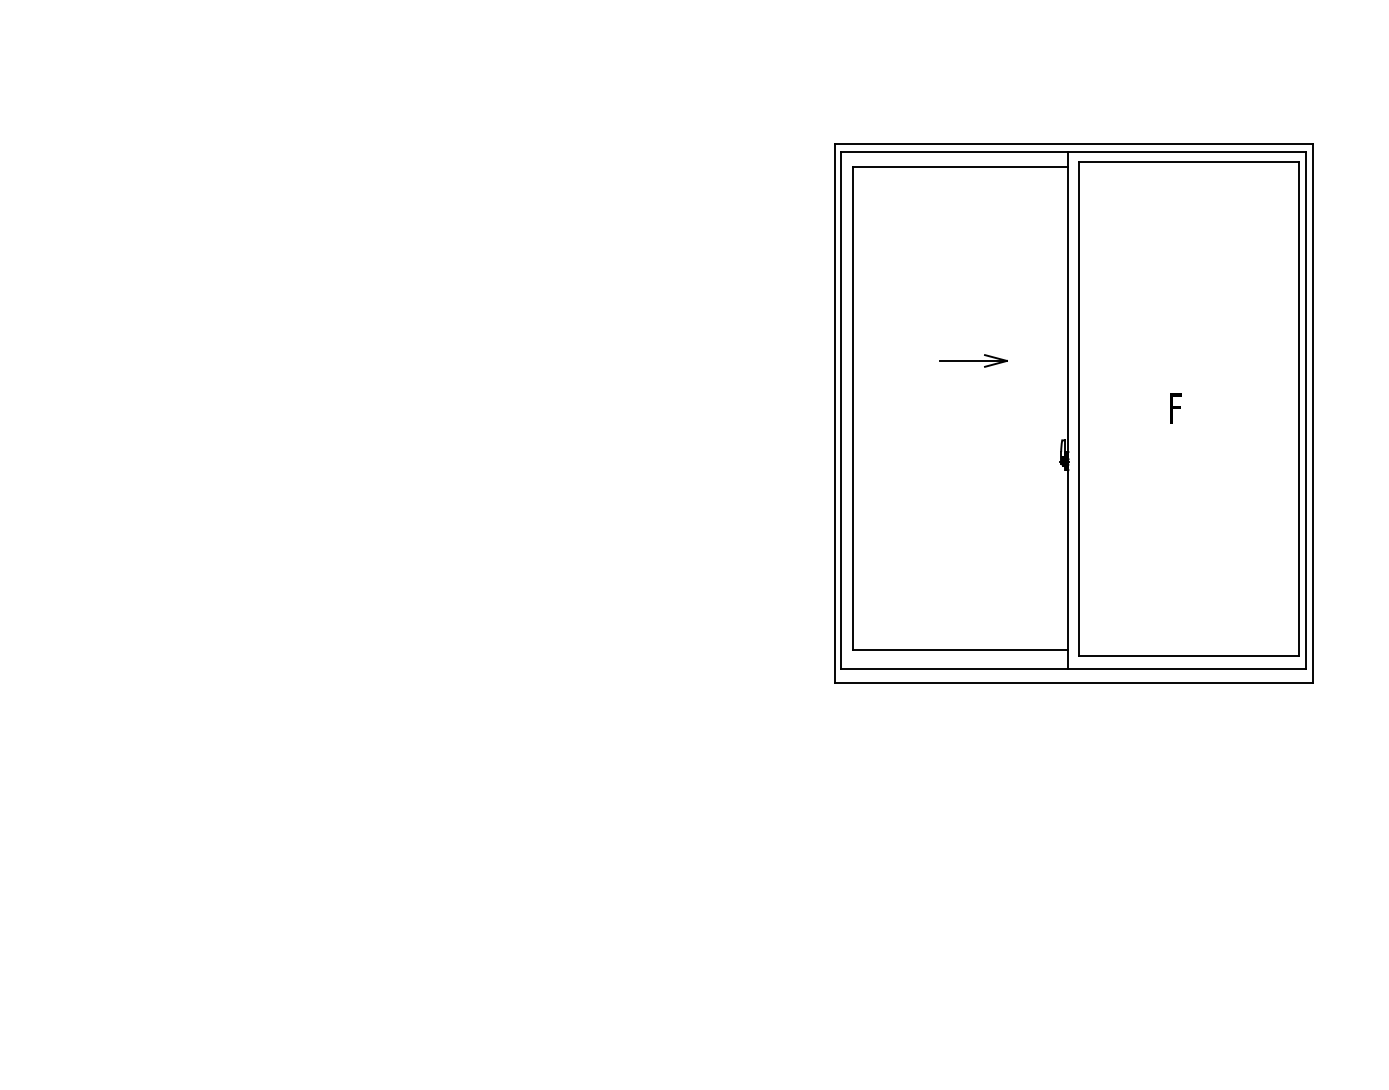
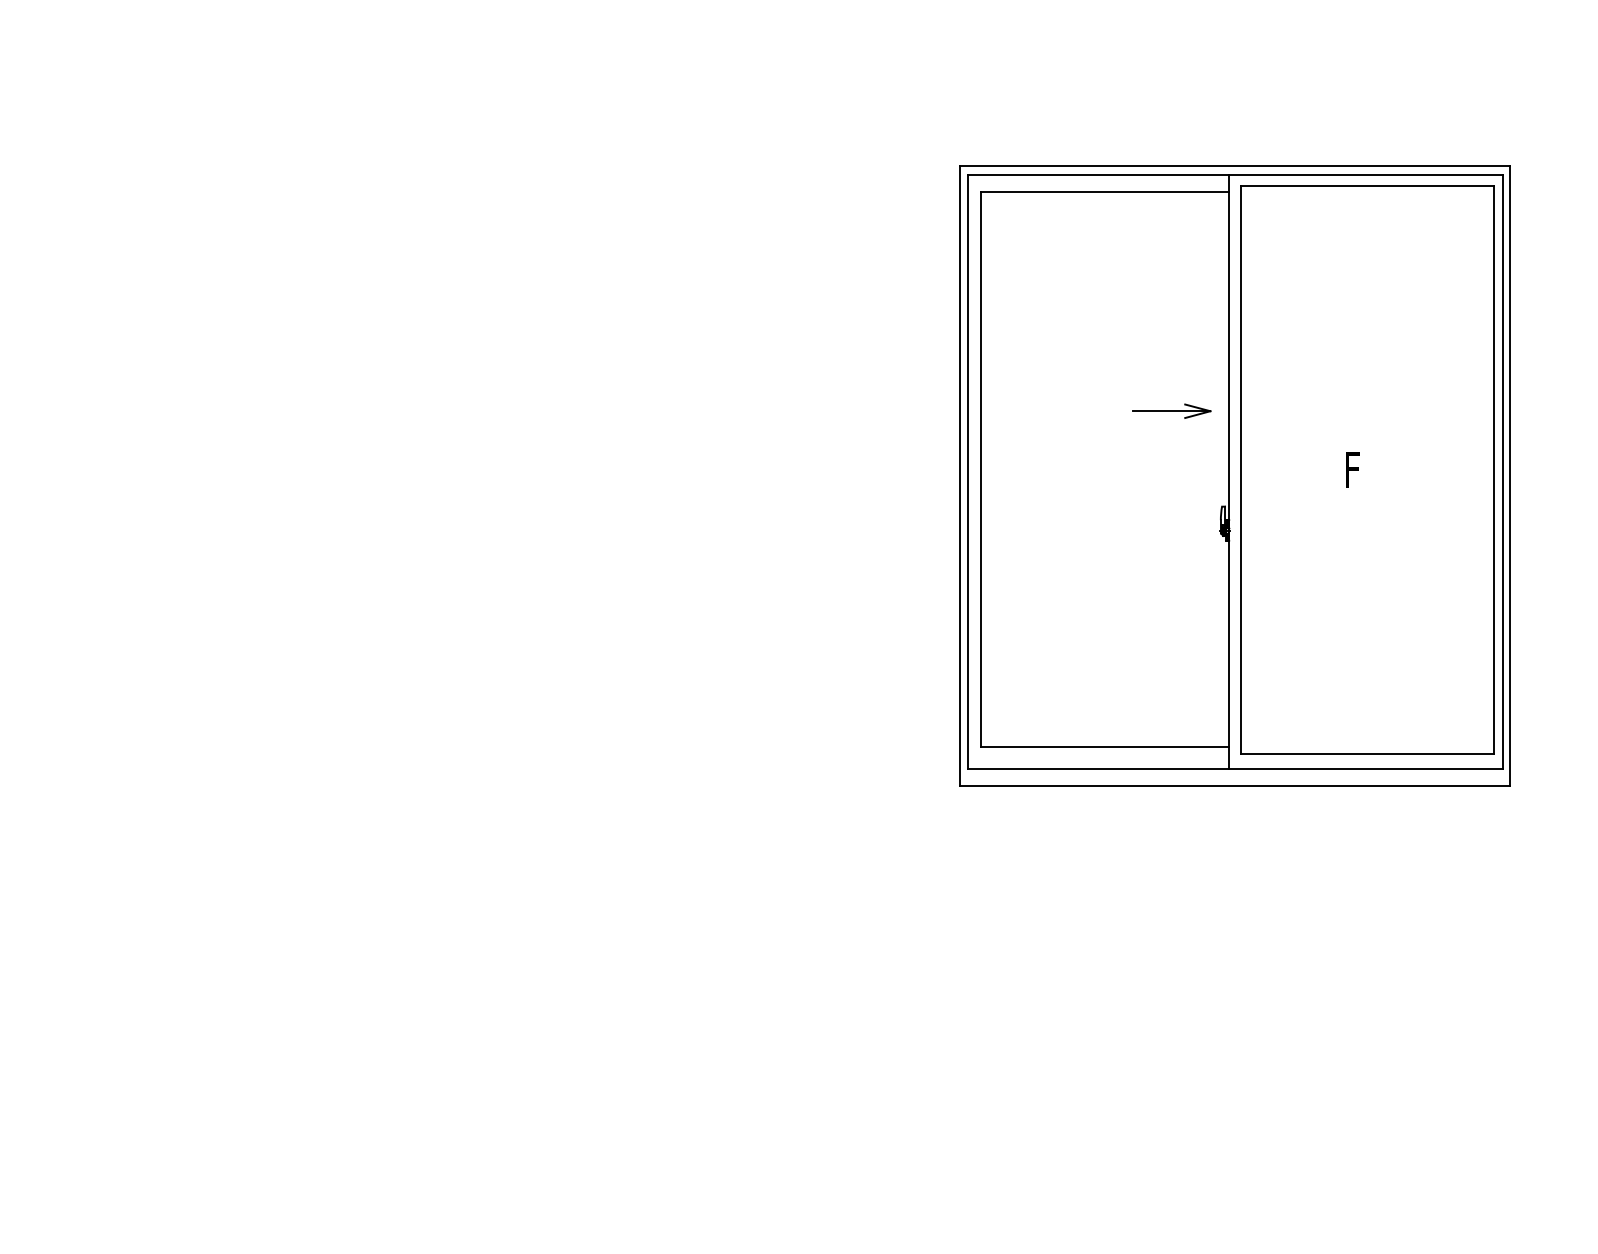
part: (973, 360) -> (1171, 410), moved

